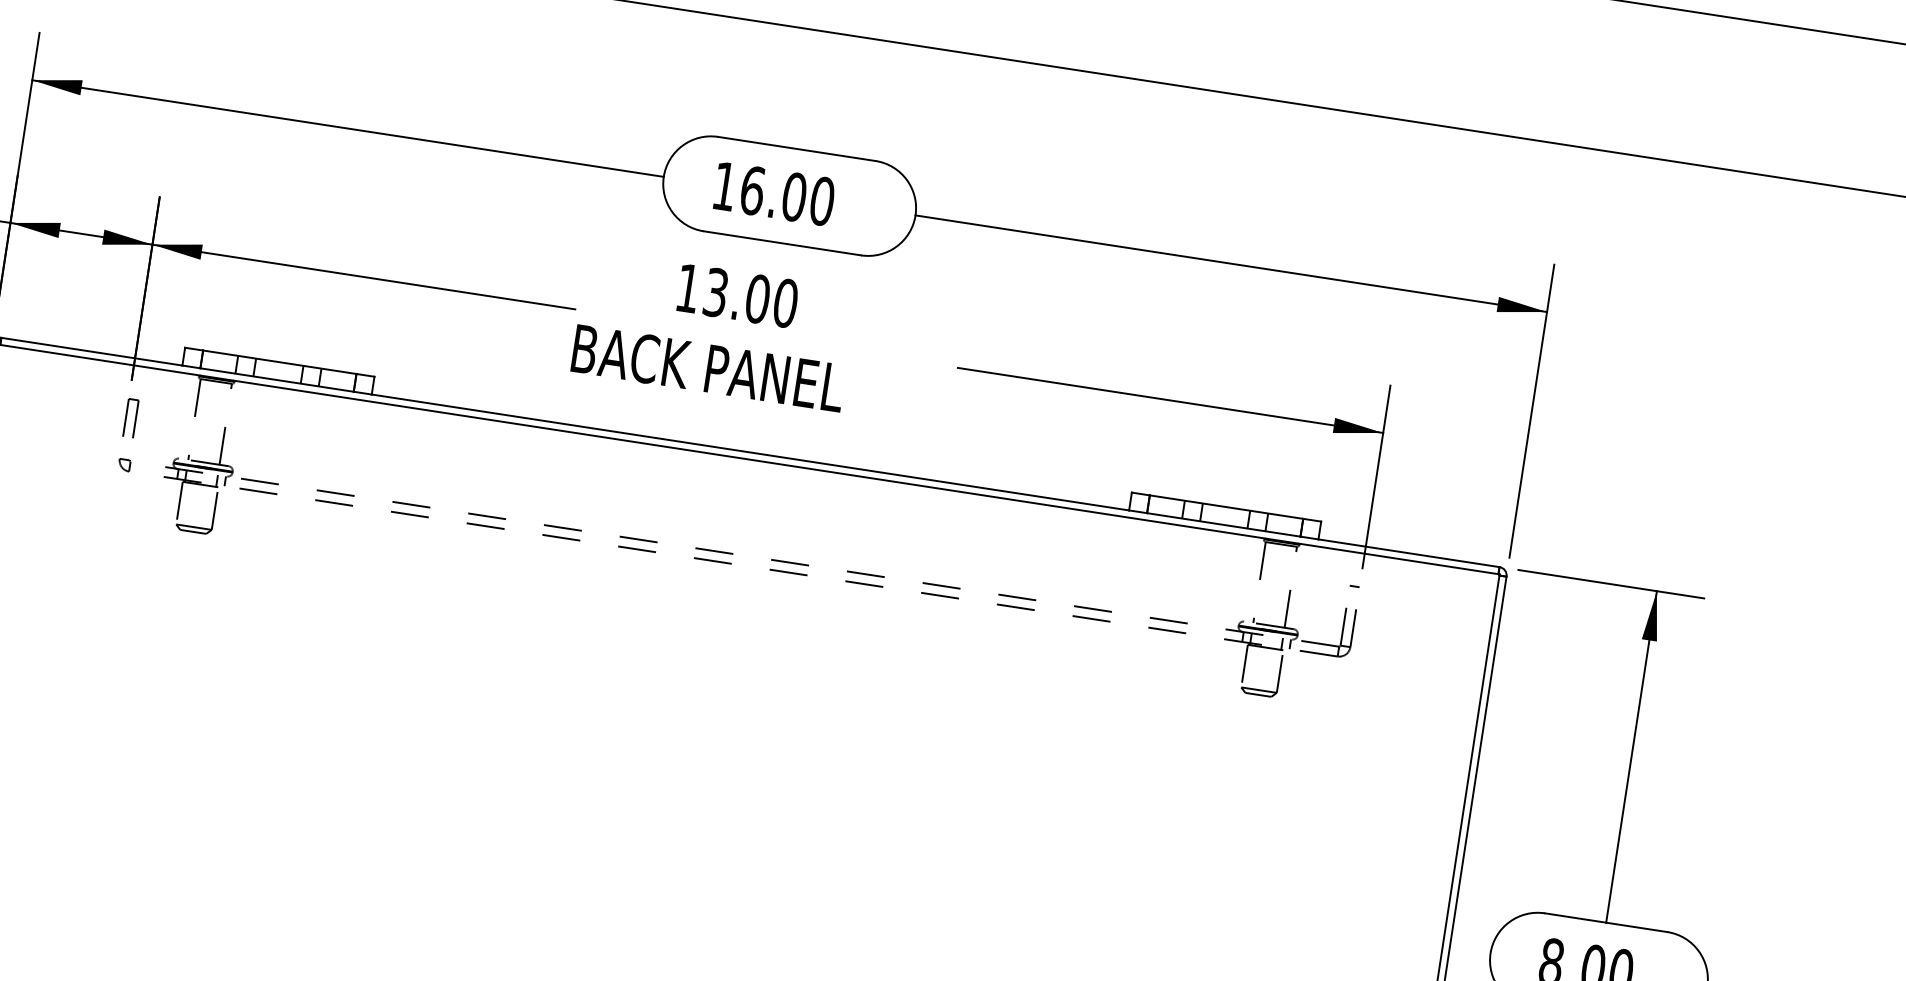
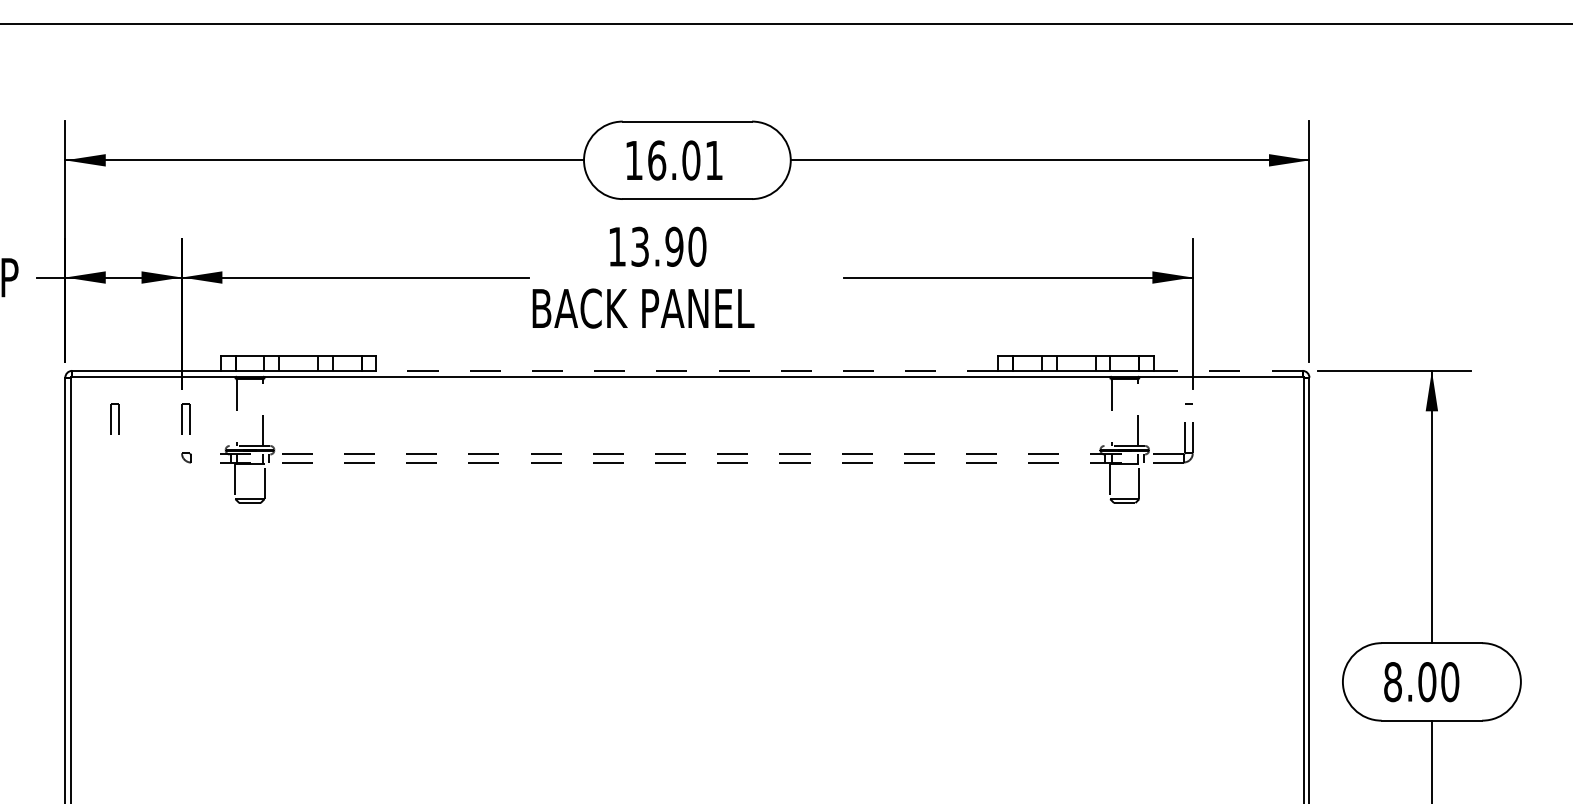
text: (822, 201) -> (714, 160), 16.00 -> 16.01
text: (757, 298) -> (674, 246), 13.00 -> 13.90
part: (44, 403) -> (114, 418), added
line: (749, 451) -> (686, 370), solid -> dashed
line: (1408, 552) -> (1227, 370), solid -> dashed

